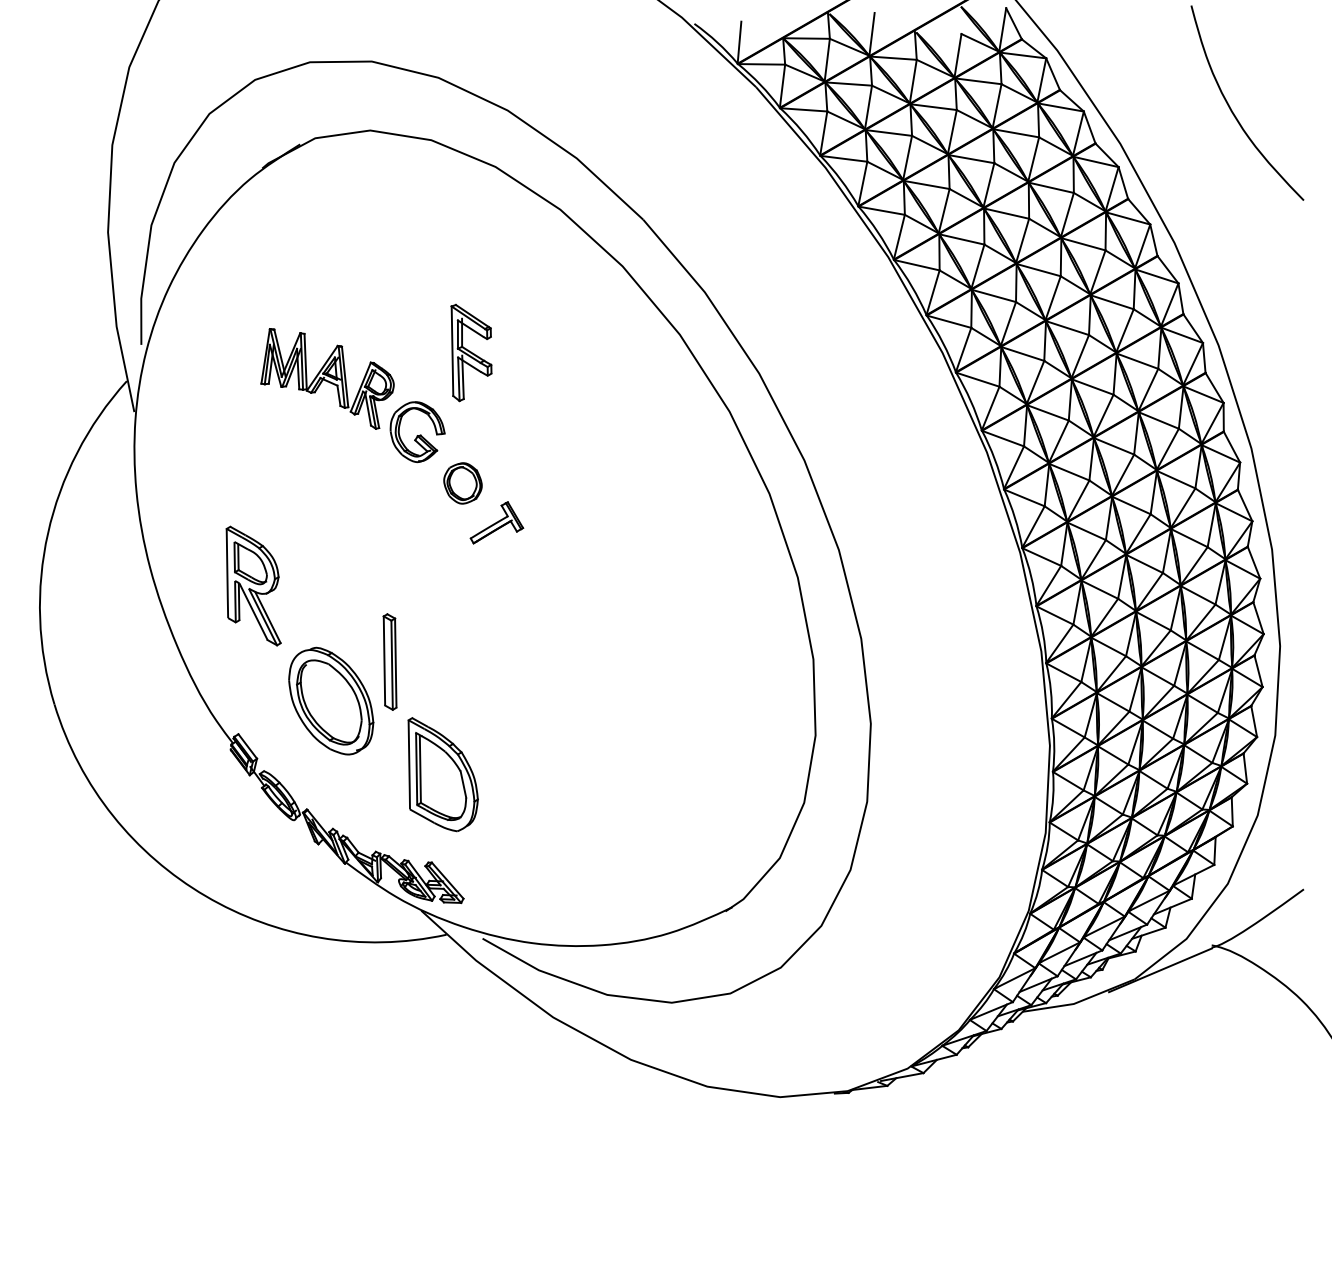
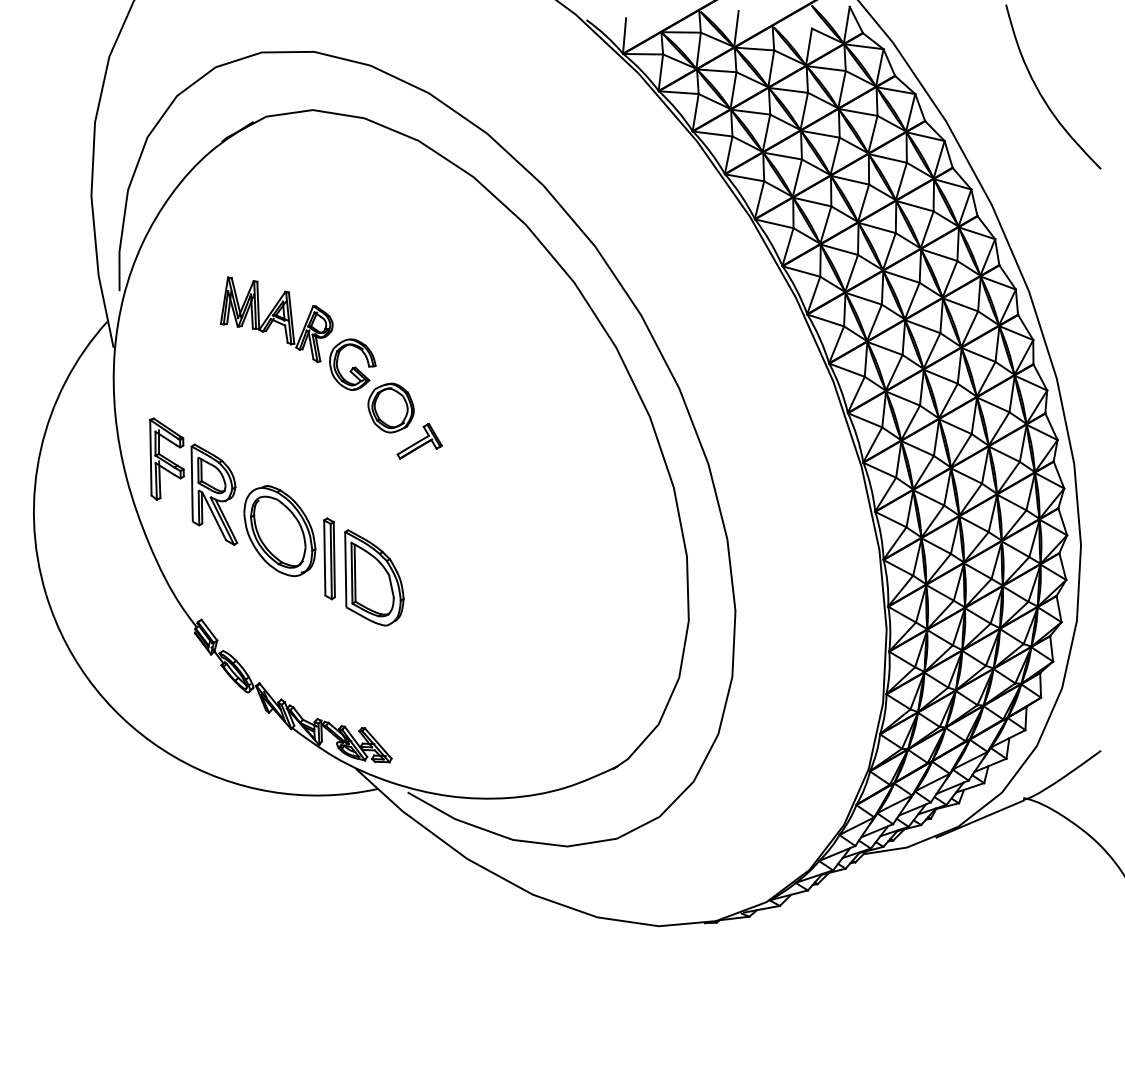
part: (471, 352) -> (166, 458), moved
part: (462, 483) -> (390, 408), size x1.43
part: (331, 700) -> (280, 530), moved
part: (442, 774) -> (373, 577), moved

